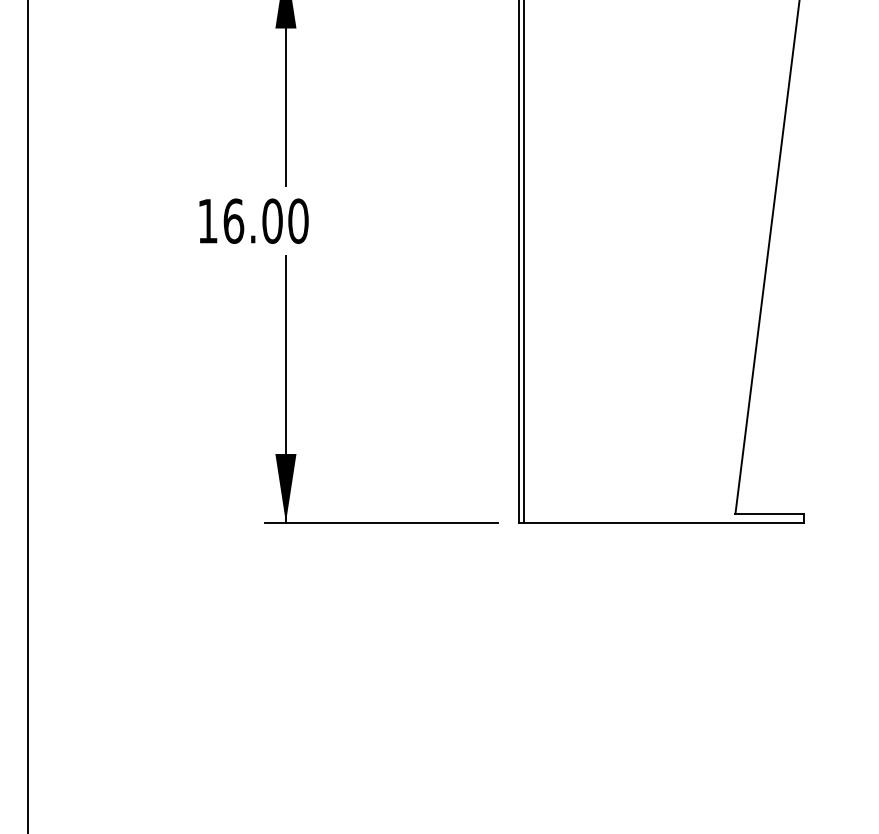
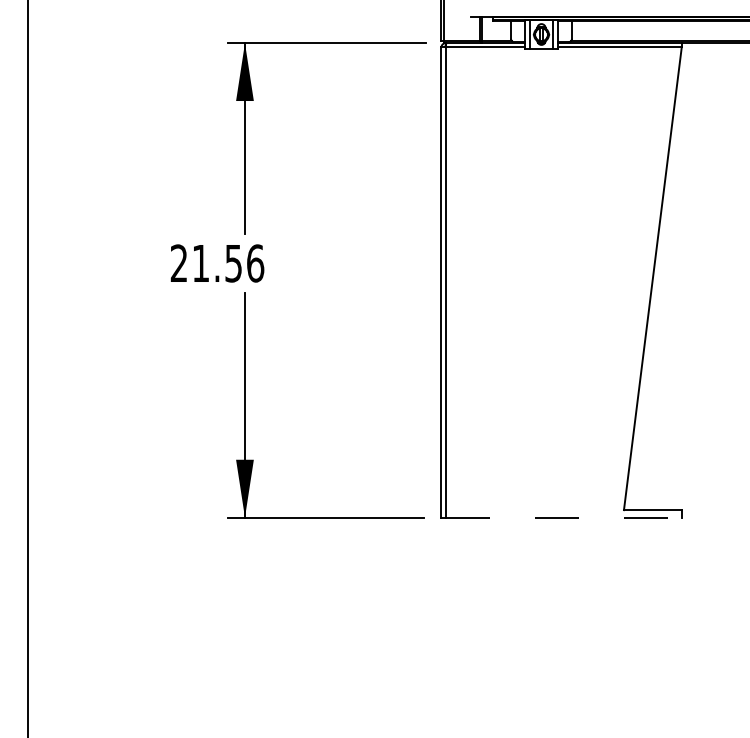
text: (253, 221) -> (217, 263), 16.00 -> 21.56
line: (664, 522) -> (564, 517), solid -> dashed

